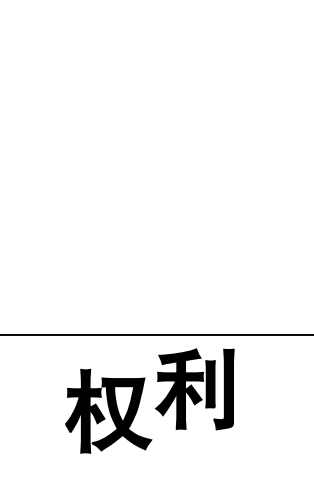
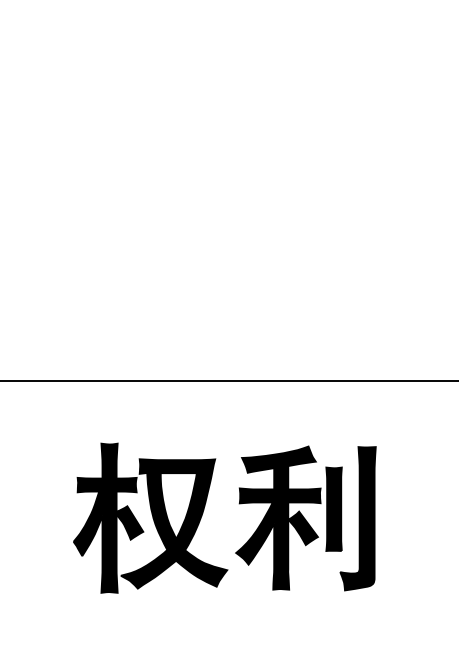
part: (194, 389) -> (305, 518), moved

